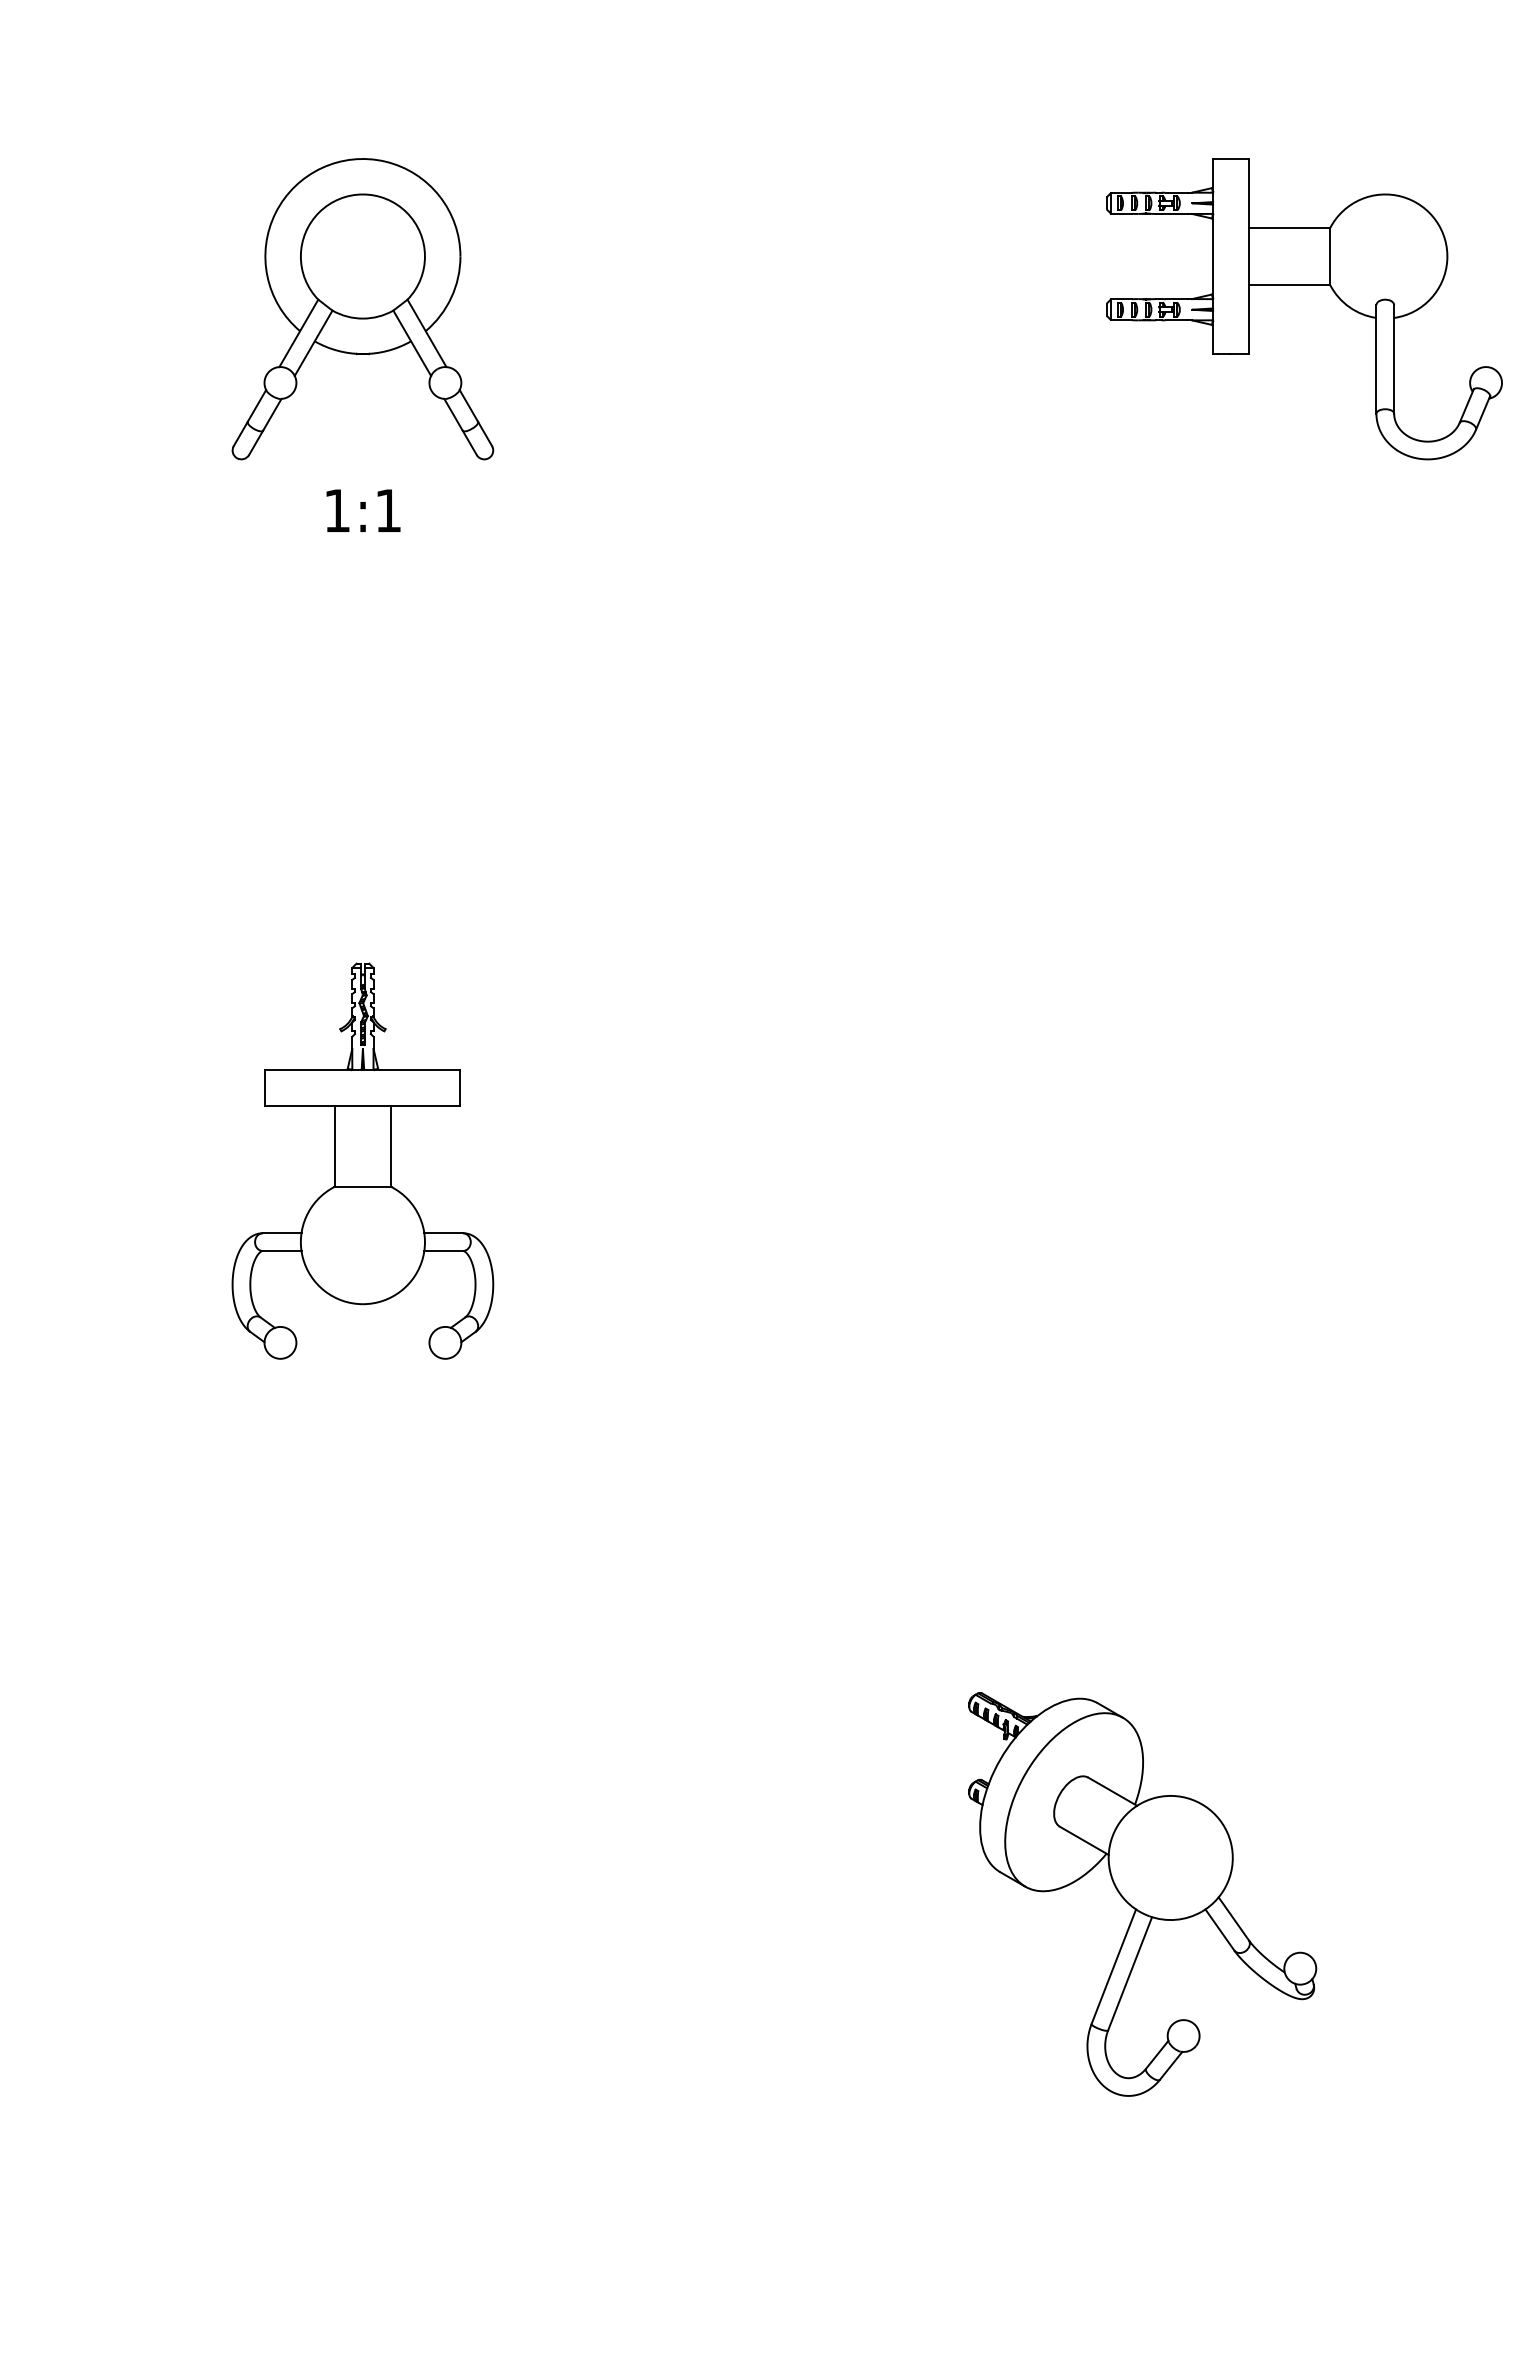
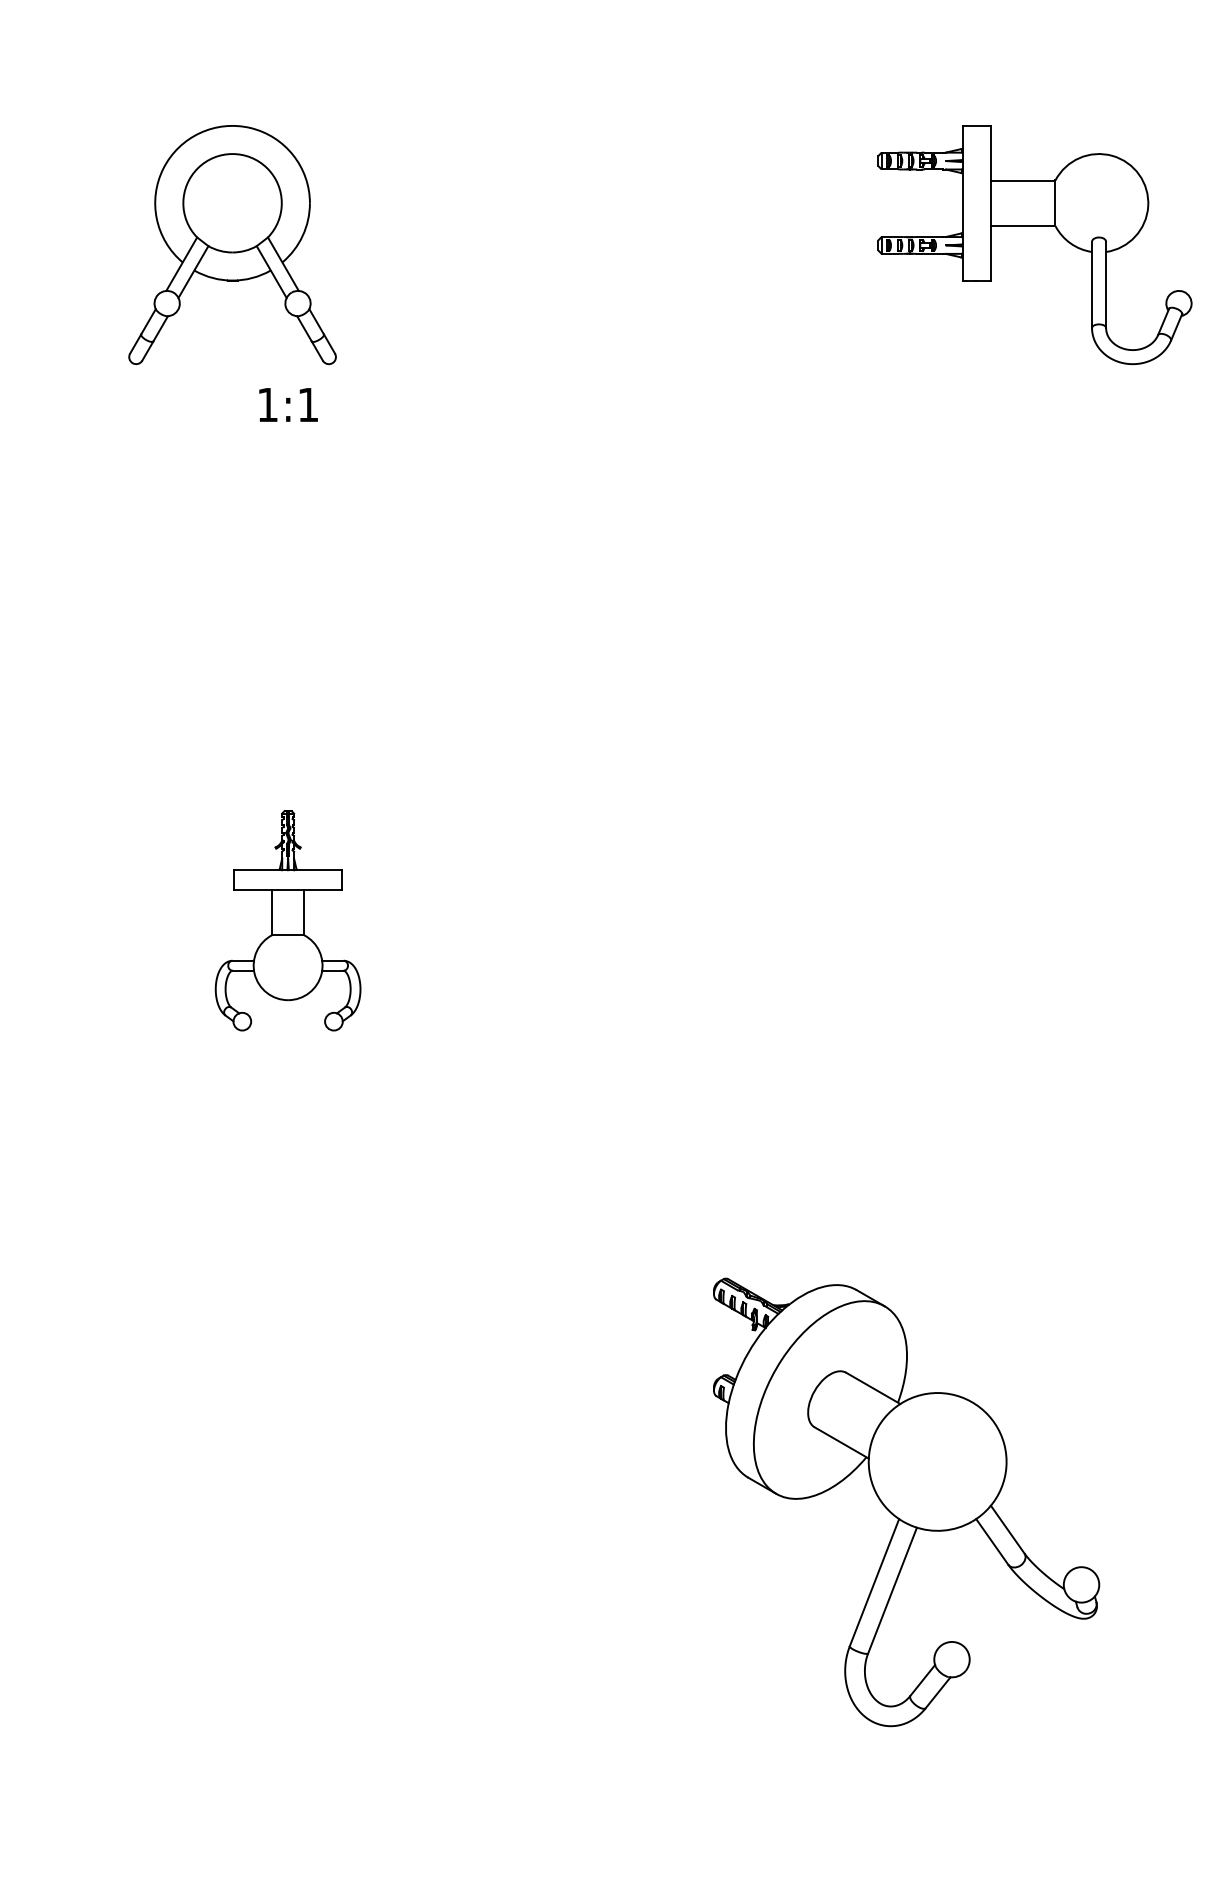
part: (362, 309) -> (232, 245), moved
part: (362, 1160) -> (287, 920), size x0.7
part: (1142, 1894) -> (906, 1502), size x1.4

